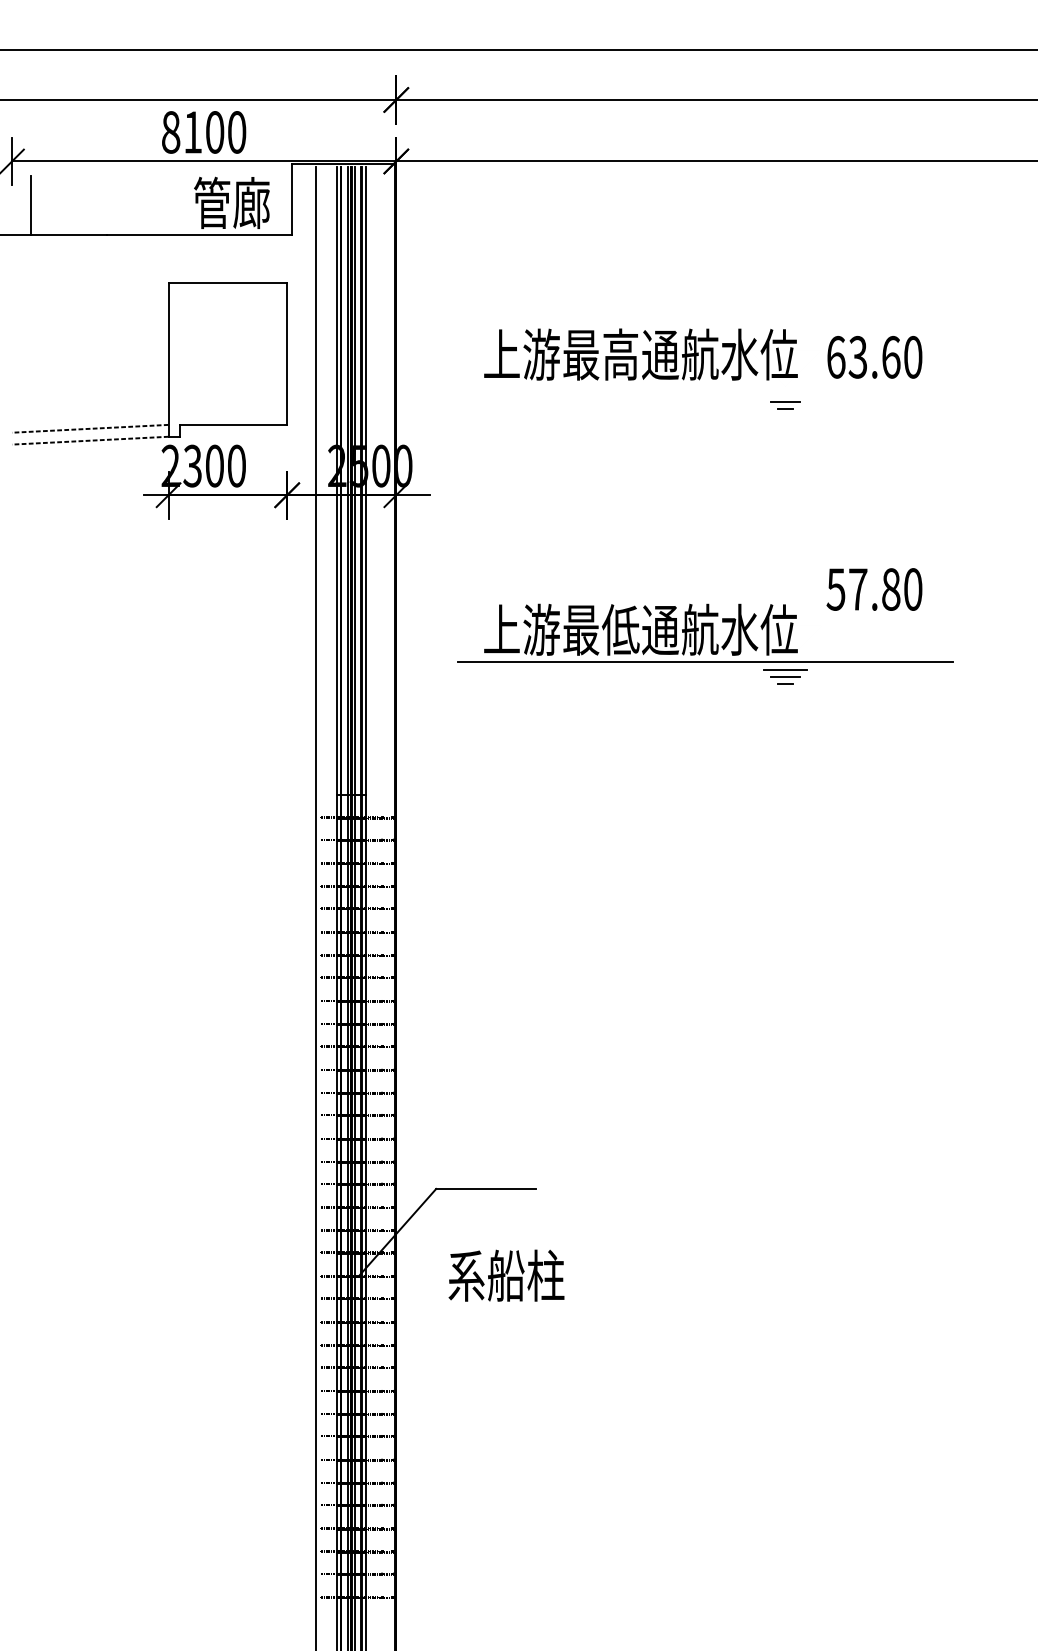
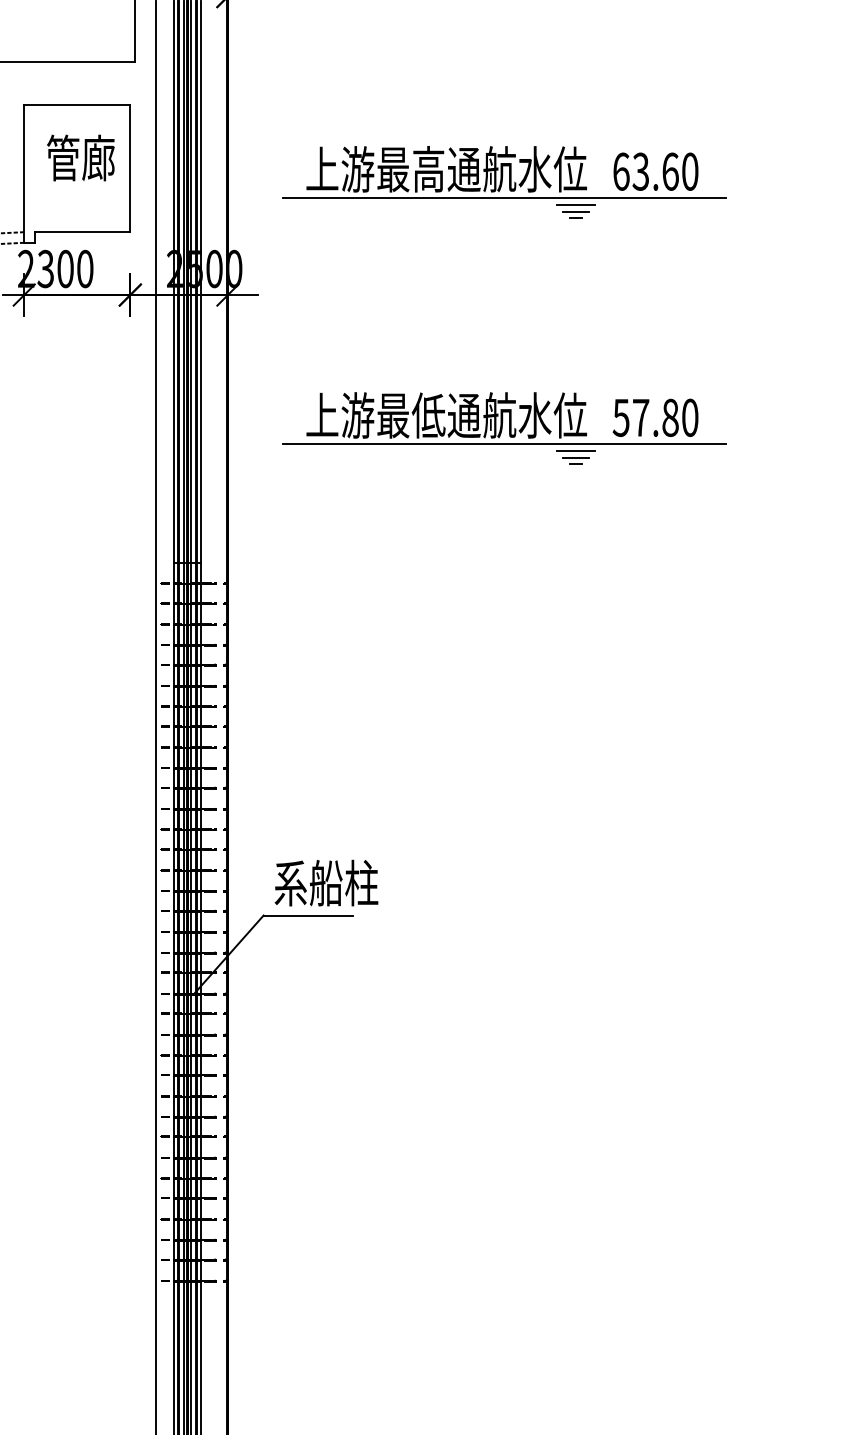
text: (231, 202) -> (80, 157), moved
line: (705, 386) -> (504, 197), added
line: (785, 394) -> (576, 204), added
text: (874, 589) -> (655, 417), moved
text: (506, 1275) -> (326, 882), moved

